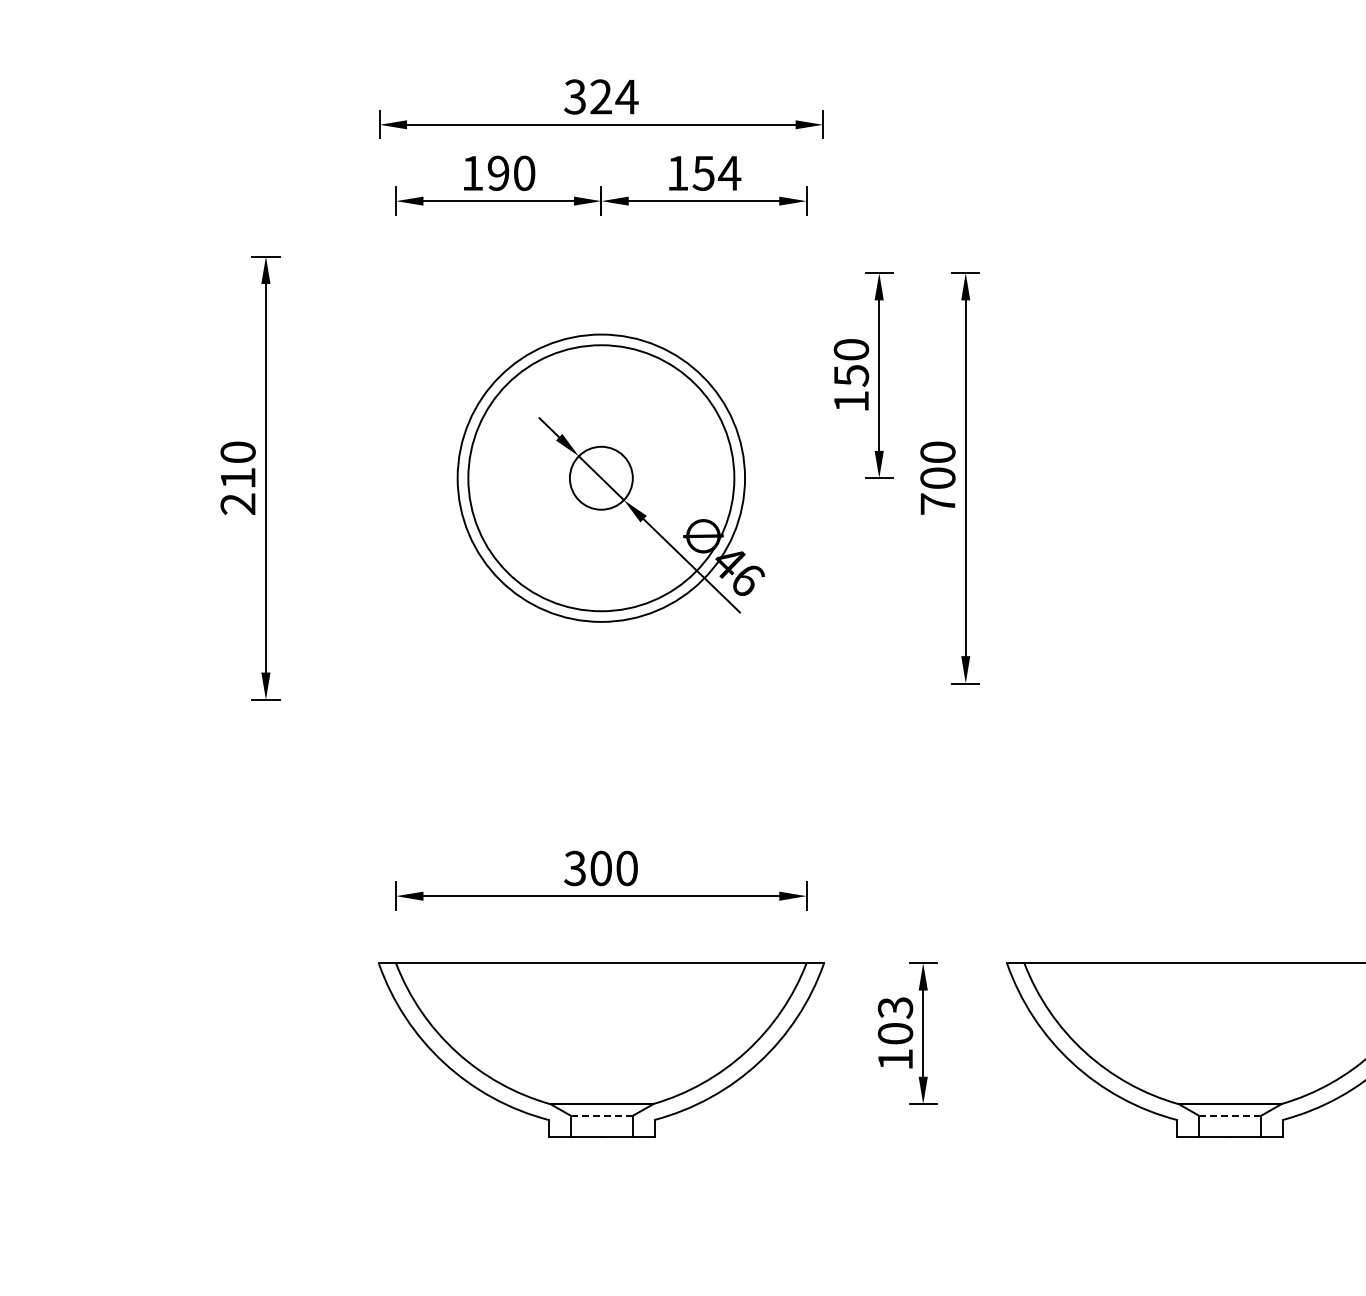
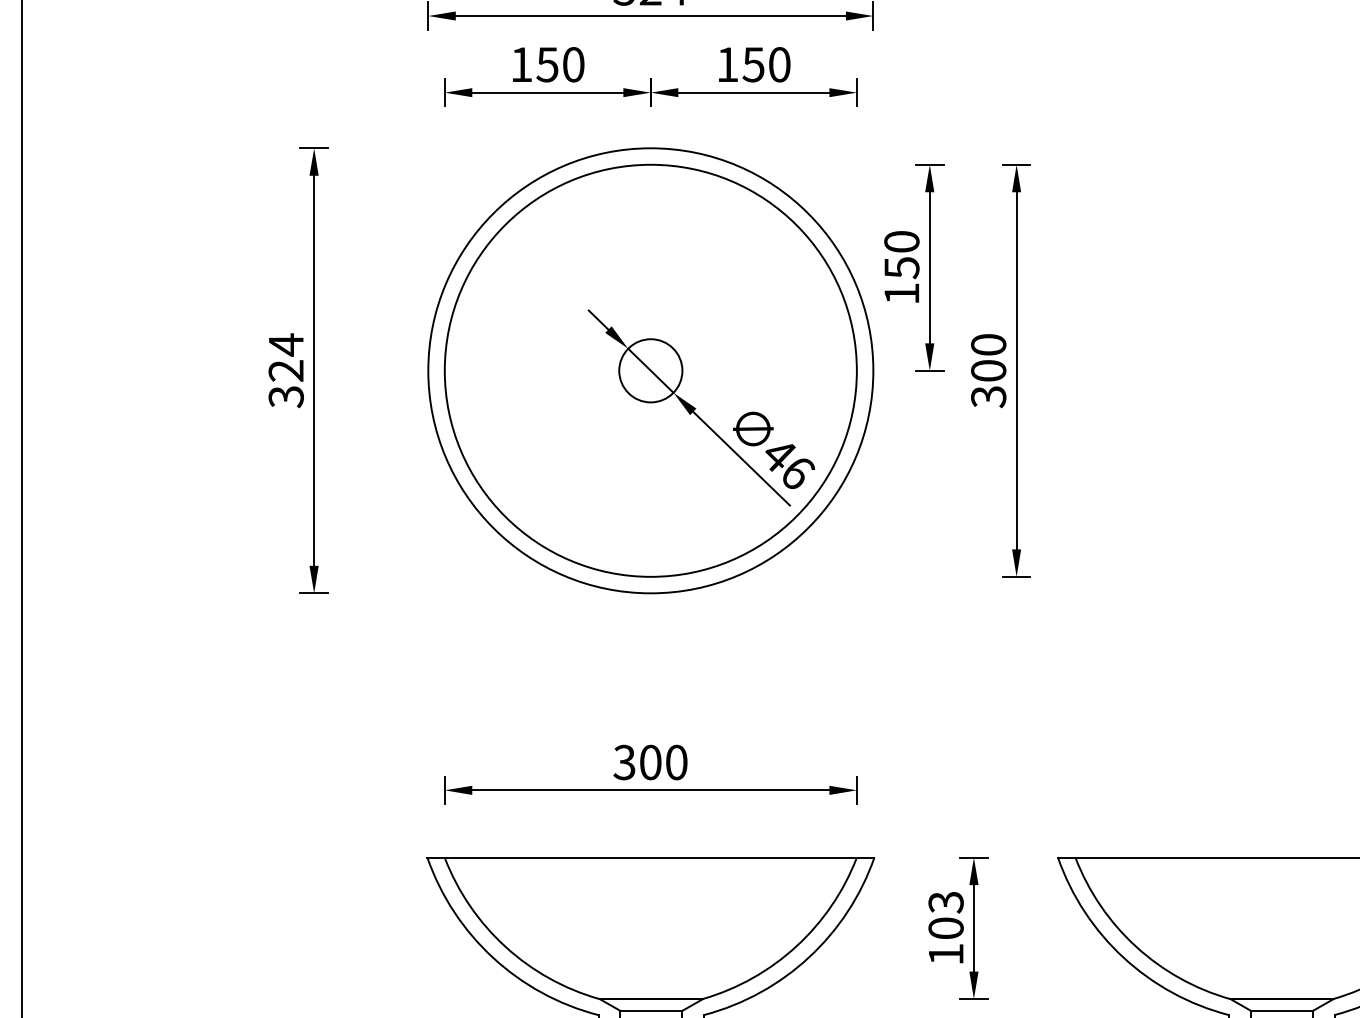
text: (498, 172) -> (547, 63), 190 -> 150
text: (729, 172) -> (779, 63), 154 -> 150
text: (237, 477) -> (285, 370), 210 -> 324
circle: (601, 477) -> (650, 370), size x1.67
circle: (601, 478) -> (650, 371), size x1.43
text: (937, 504) -> (988, 397), 700 -> 300
line: (601, 1115) -> (650, 1010), dashed -> solid
line: (1230, 1115) -> (1282, 1010), dashed -> solid

